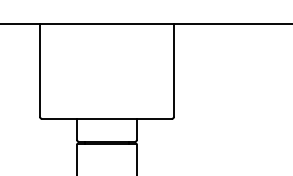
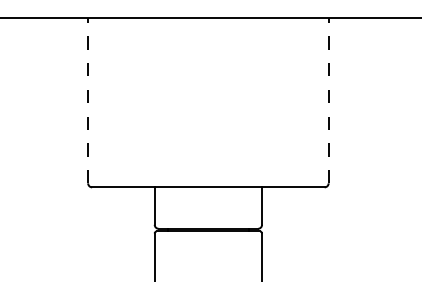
line: (39, 69) -> (87, 98), solid -> dashed
line: (174, 69) -> (329, 98), solid -> dashed

